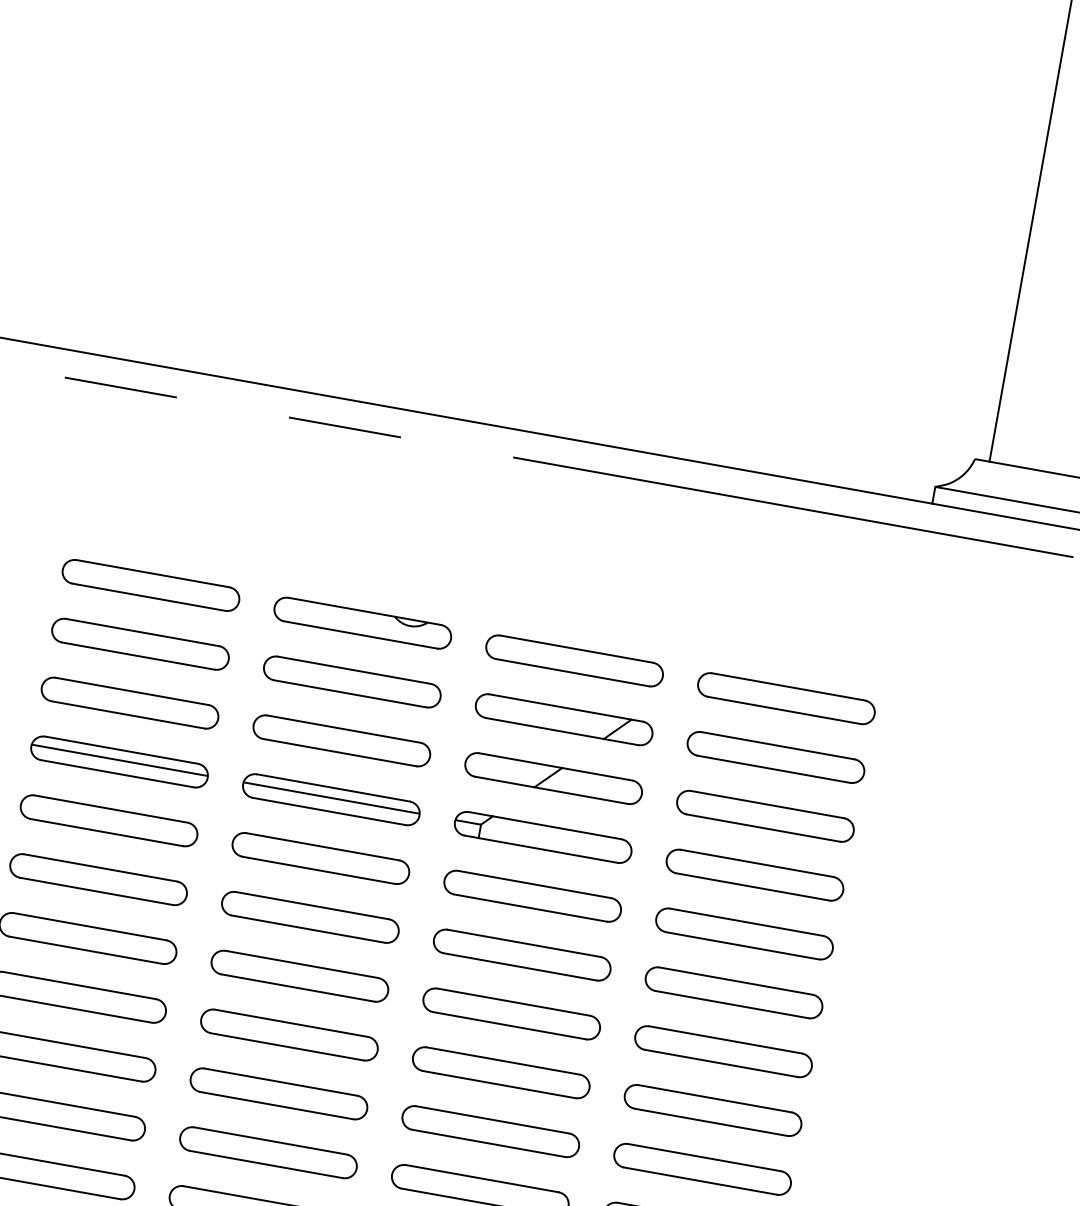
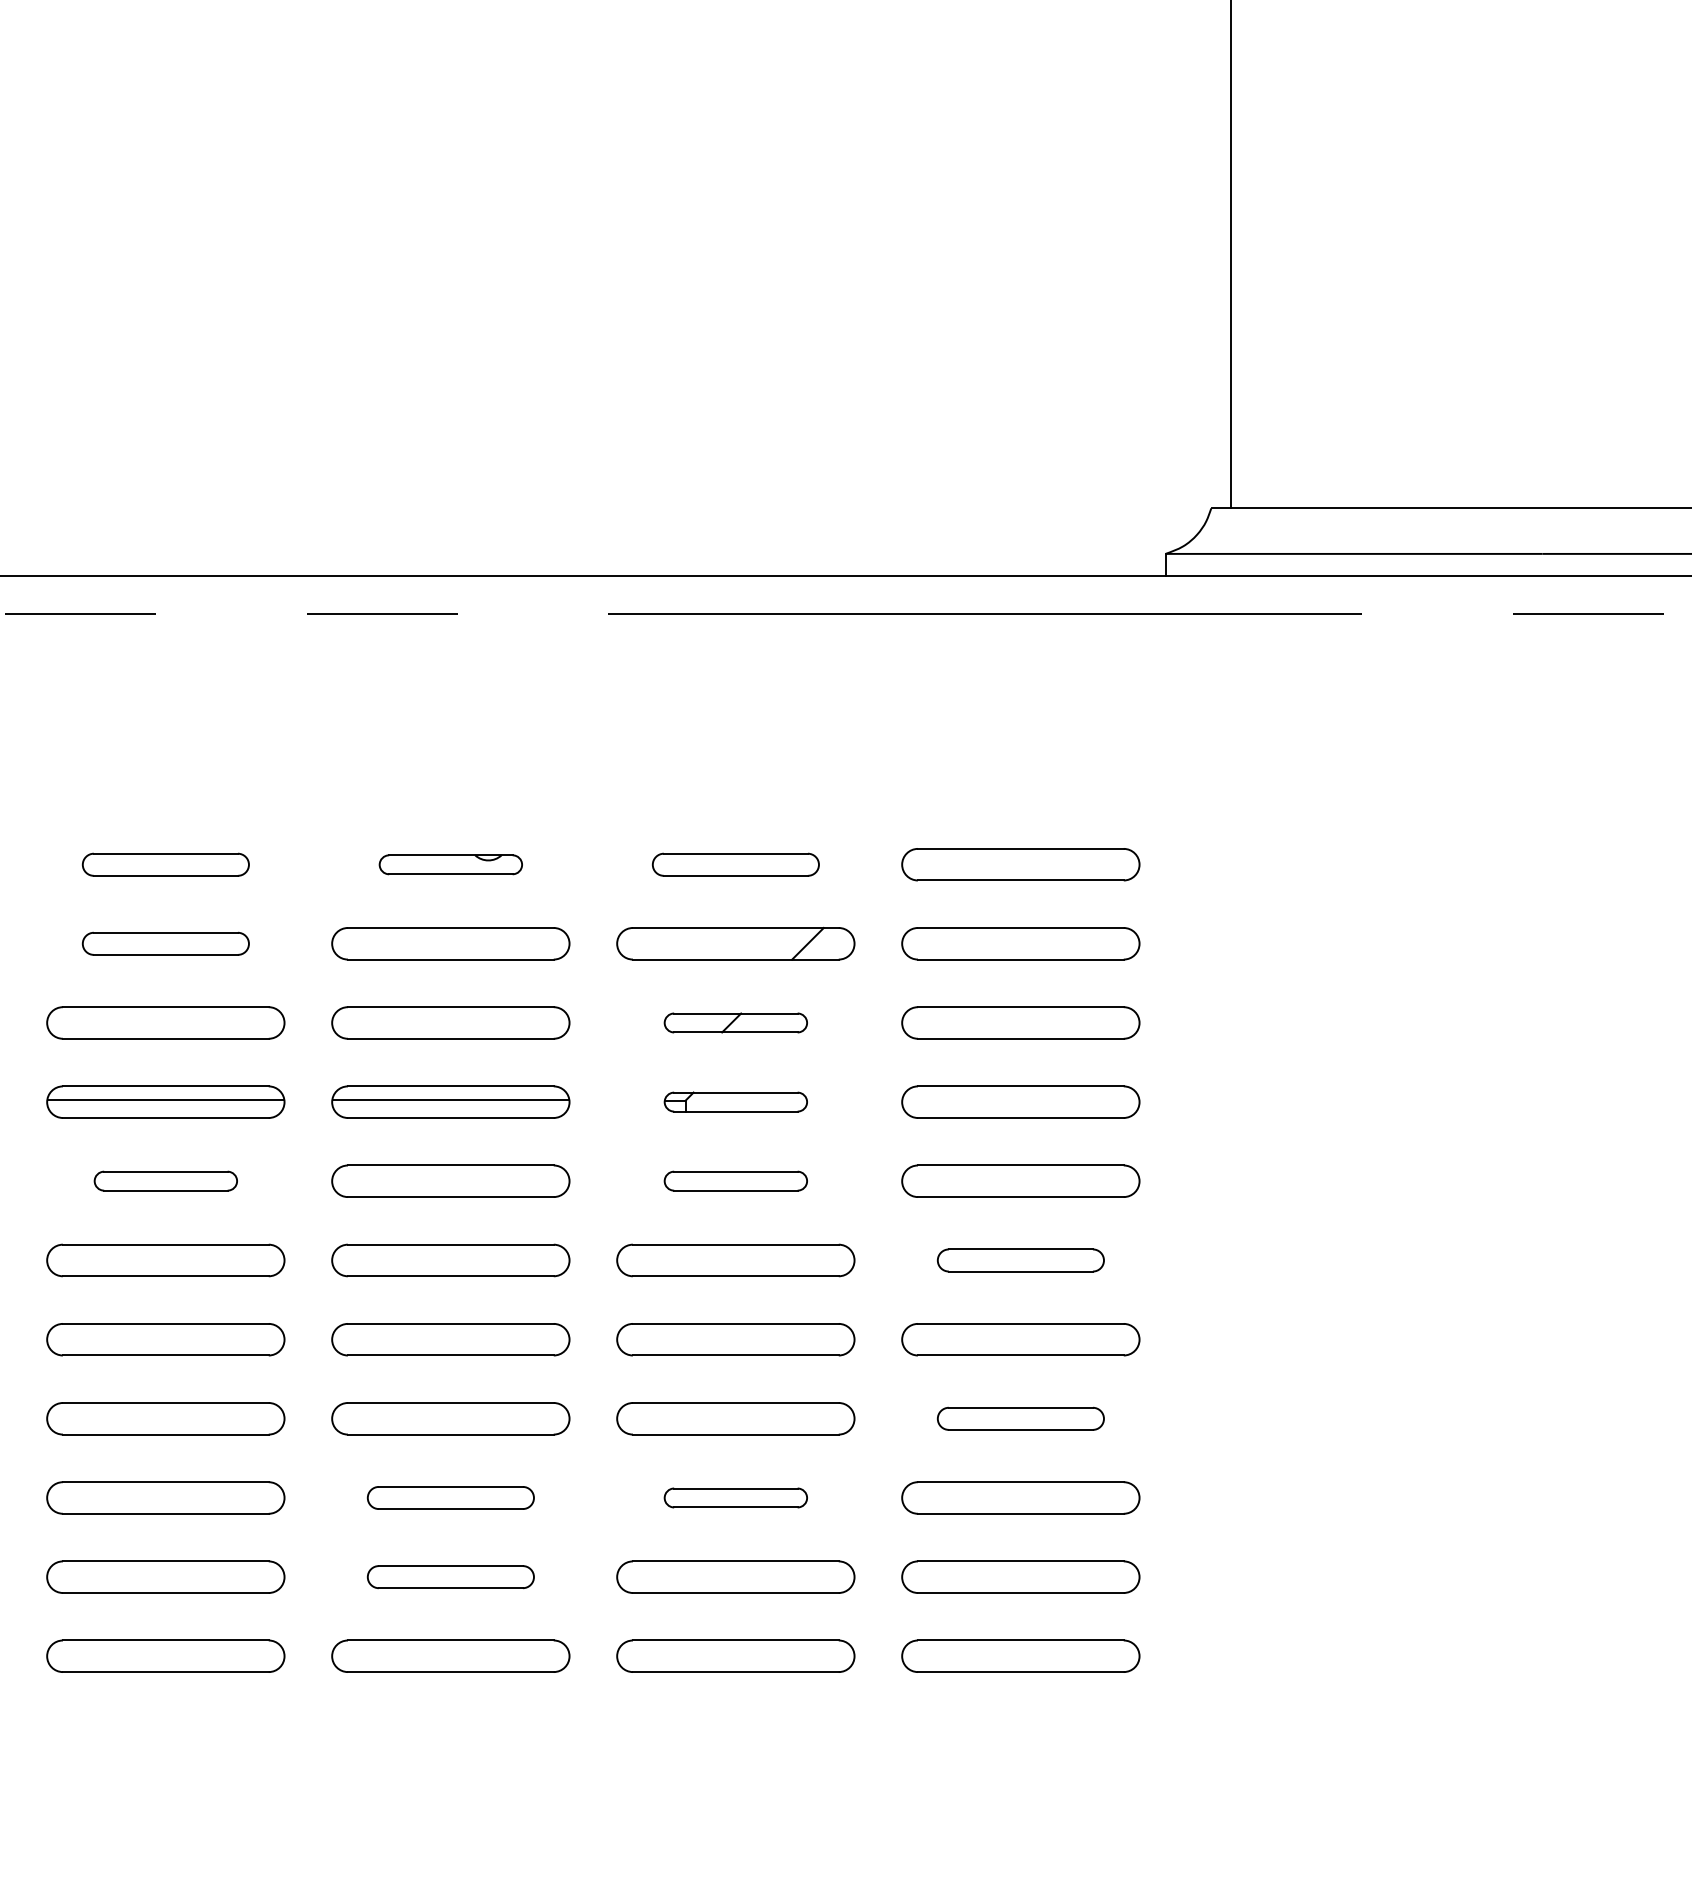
part: (150, 585) -> (165, 864), size x0.7
part: (362, 623) -> (450, 864), size x0.6
part: (140, 644) -> (165, 943), size x0.7
part: (574, 660) -> (735, 864), size x0.7
part: (553, 778) -> (735, 1022), size x0.6
part: (108, 820) -> (165, 1180), size x0.6
part: (543, 836) -> (735, 1101), size x0.6
part: (532, 895) -> (735, 1180), size x0.6
part: (733, 992) -> (1020, 1260), size x0.7
part: (278, 1093) -> (450, 1497), size x0.7
part: (712, 1110) -> (1020, 1418), size x0.7
part: (490, 1131) -> (735, 1497), size x0.6
part: (268, 1152) -> (450, 1576), size x0.7

